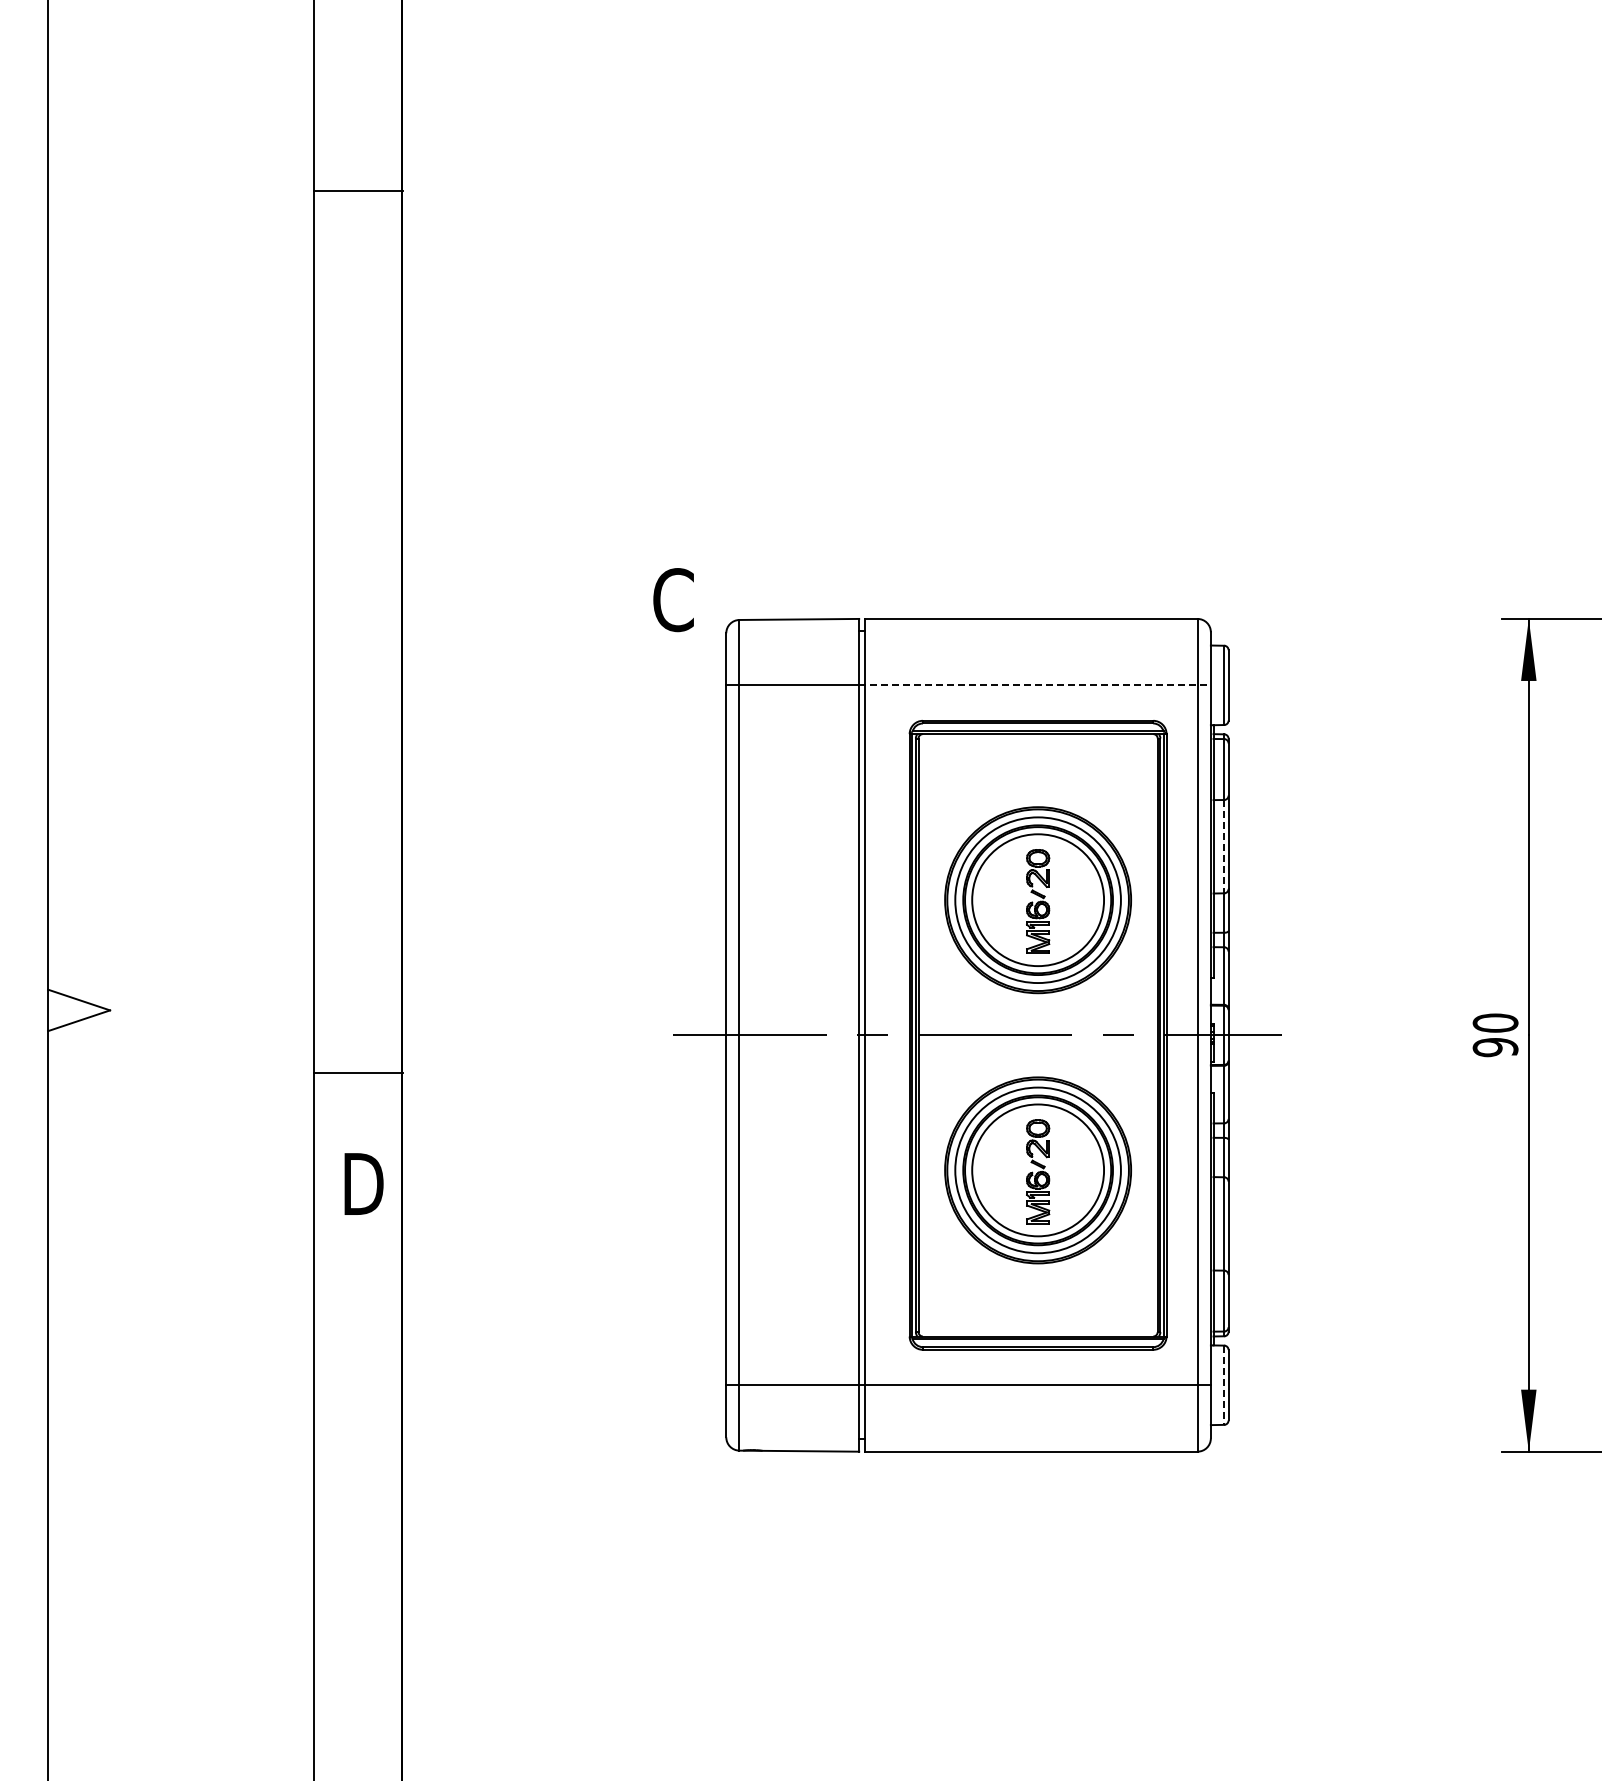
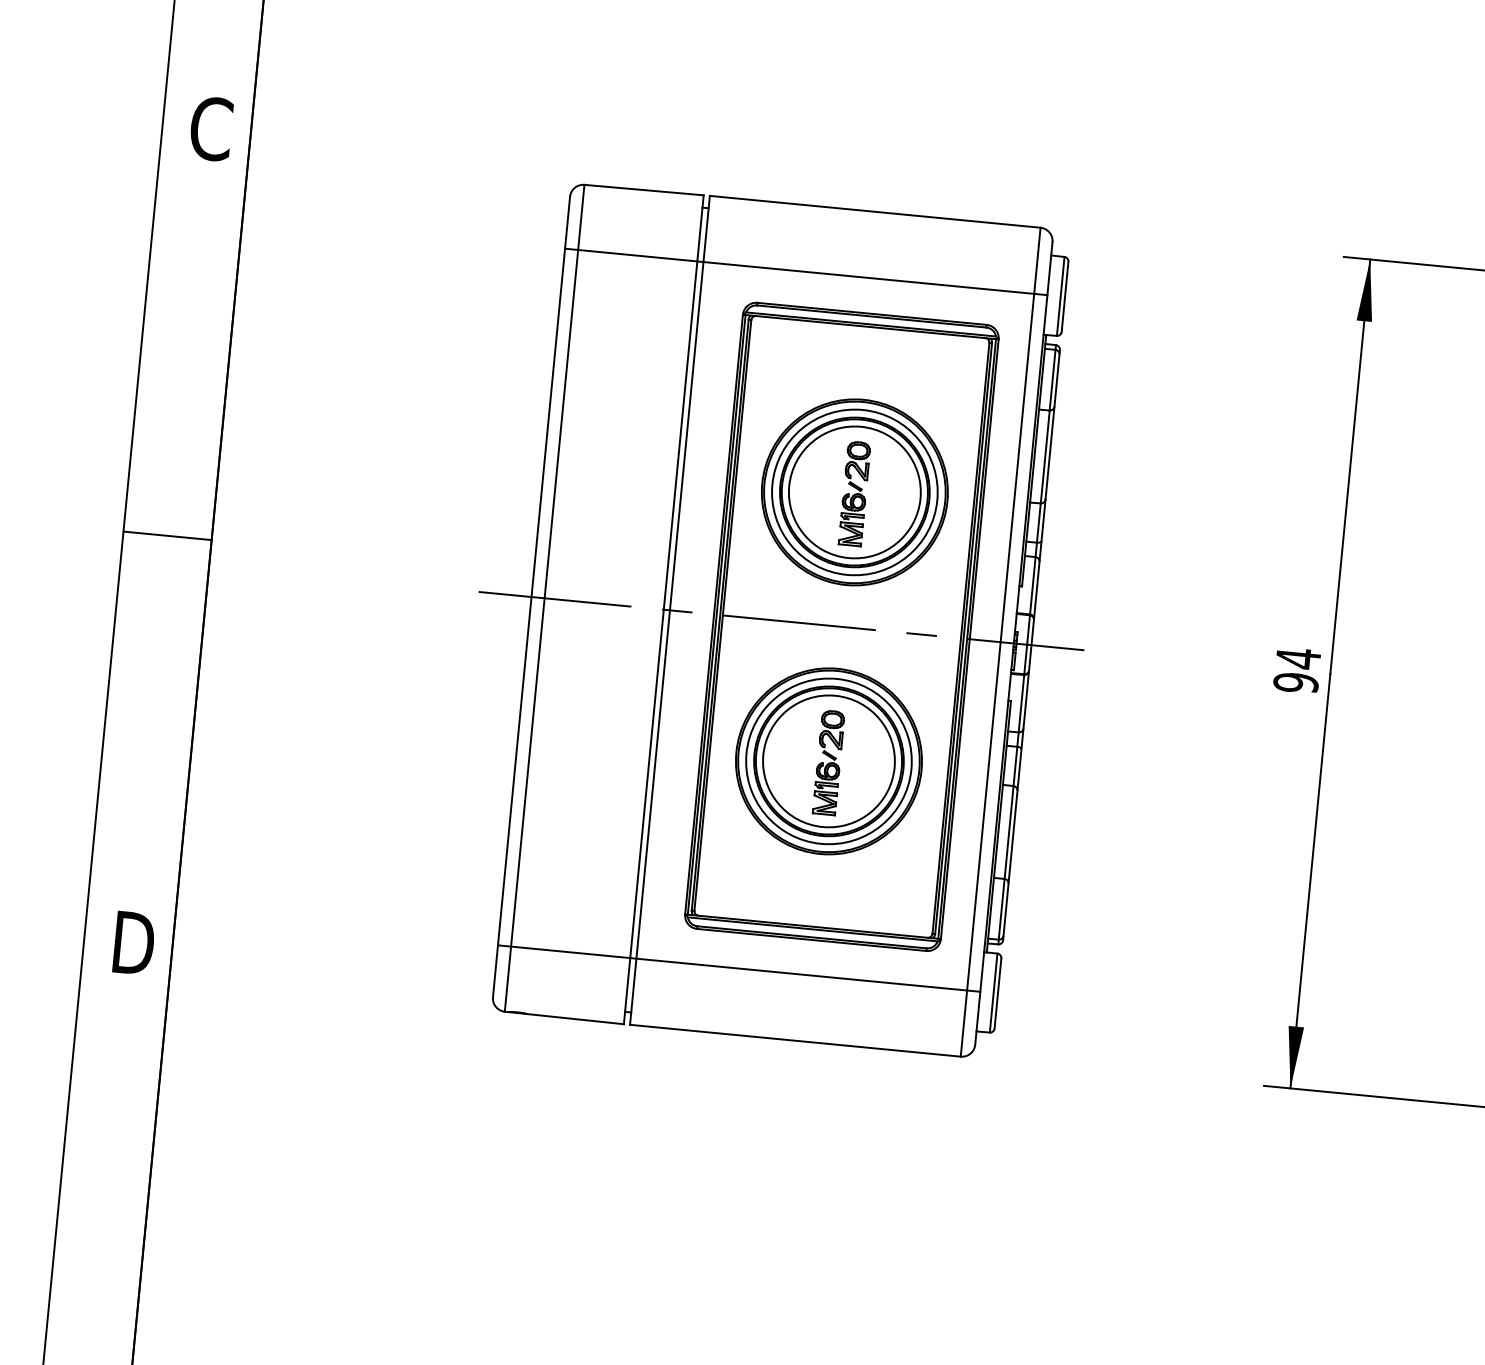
text: (673, 600) -> (211, 129), moved
line: (1035, 685) -> (872, 278), dashed -> solid
line: (1224, 846) -> (1045, 456), dashed -> solid
text: (1495, 1023) -> (1298, 658), 90 -> 94
line: (357, 1073) -> (166, 535), moved
text: (363, 1183) -> (133, 942), moved
line: (1224, 1385) -> (993, 993), dashed -> solid

